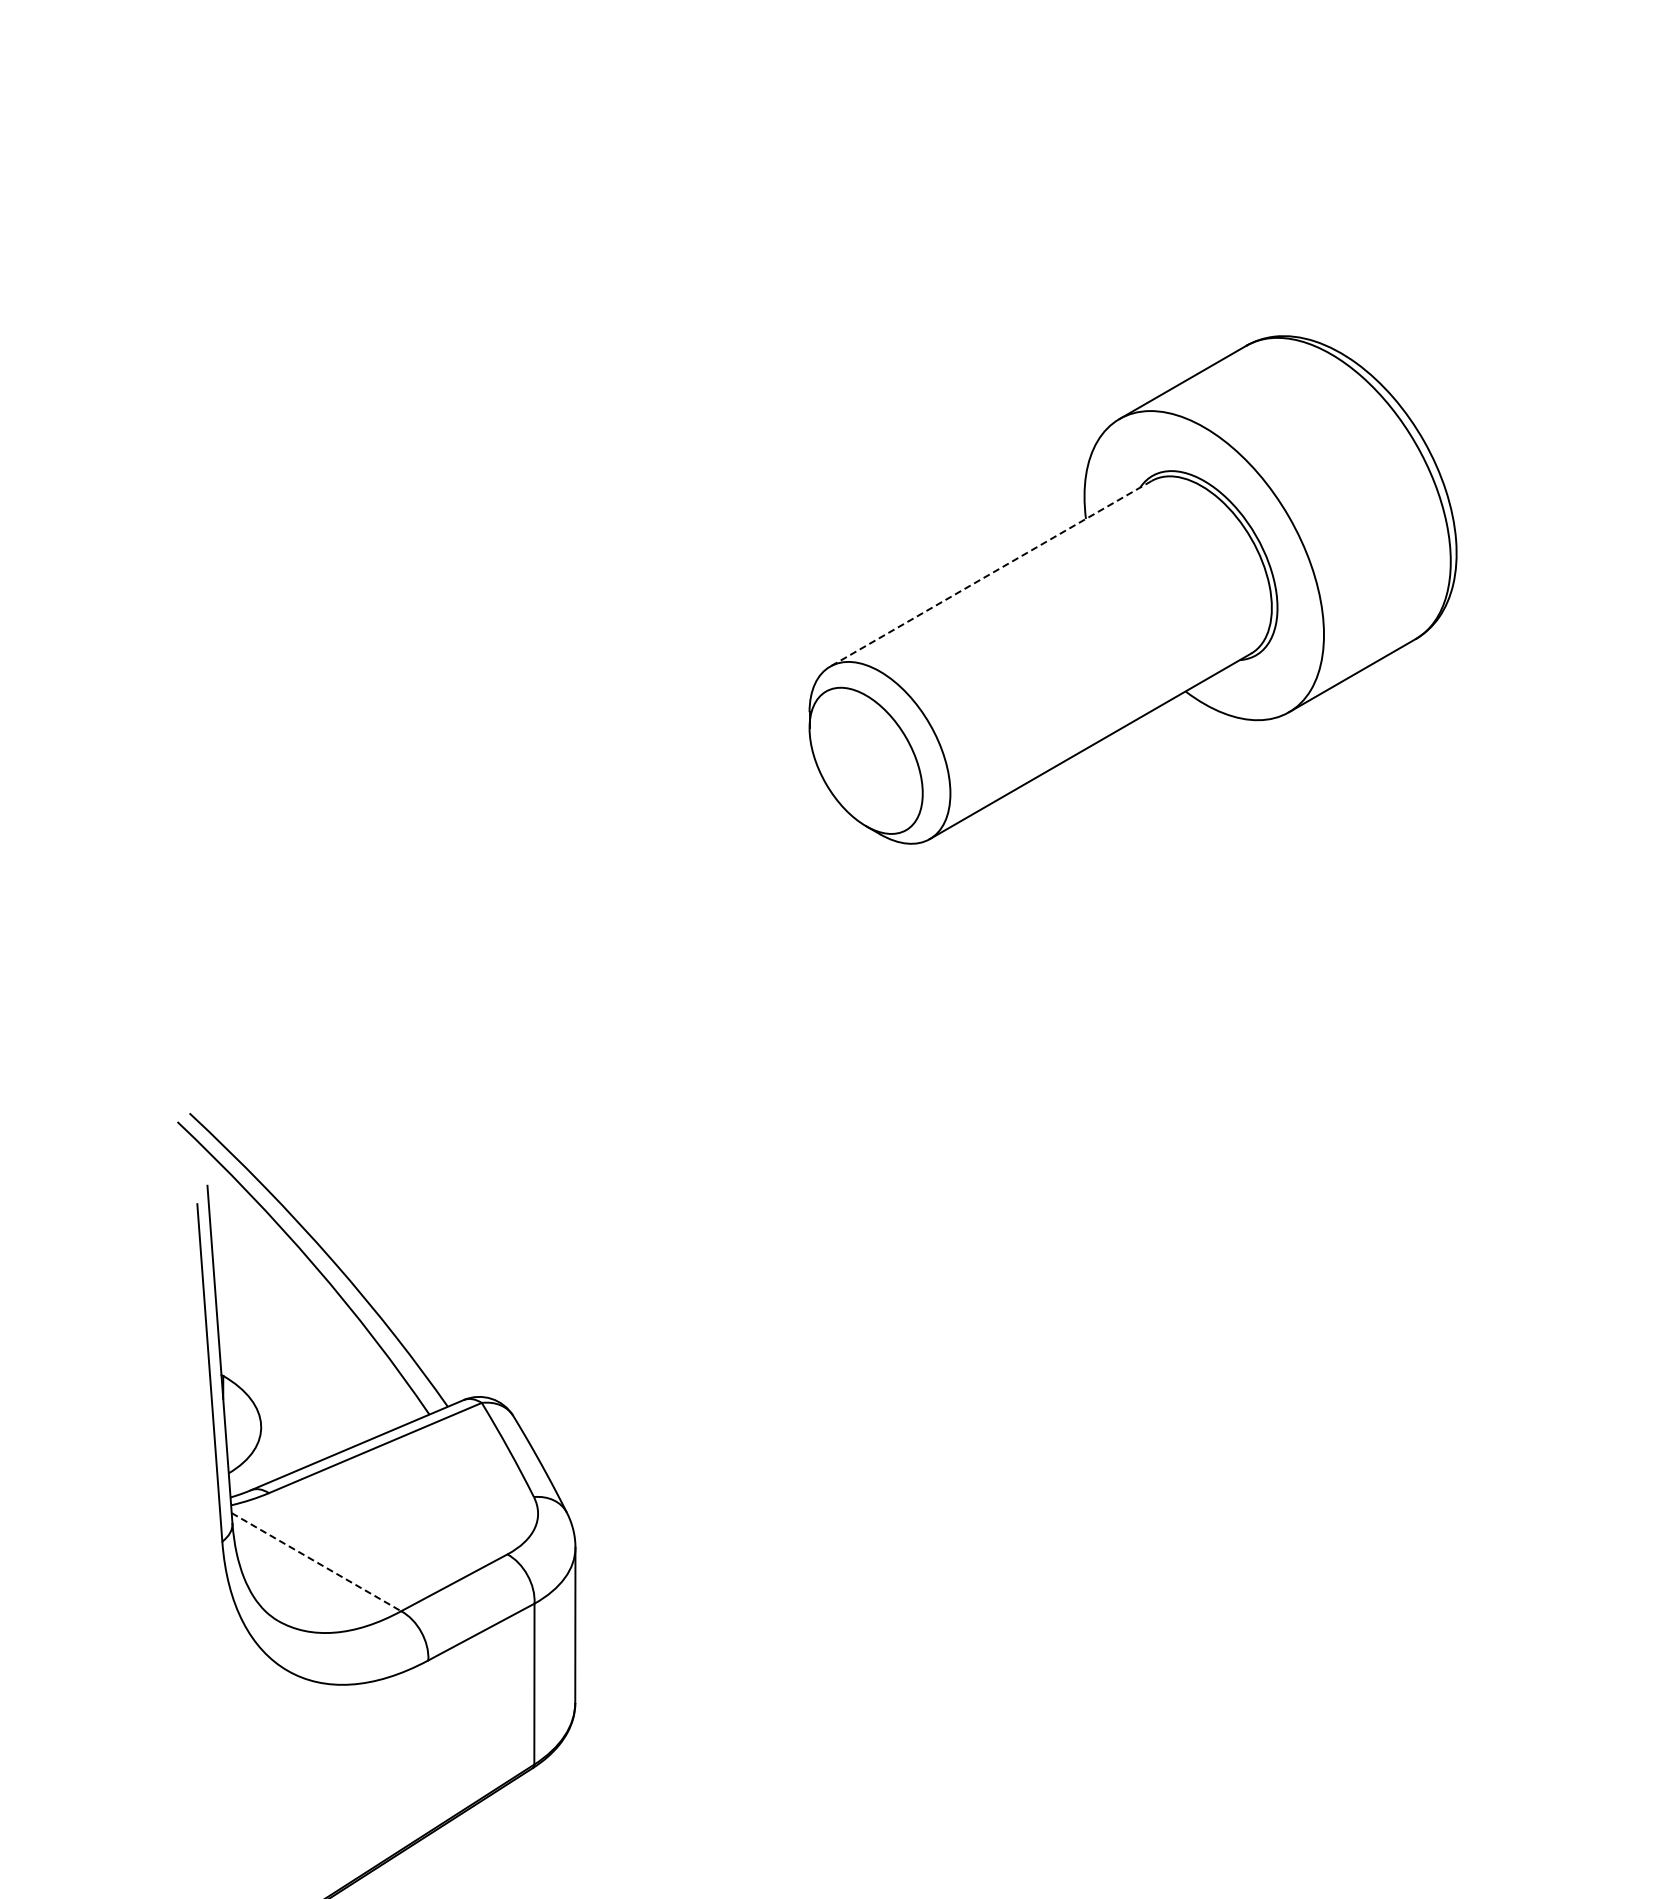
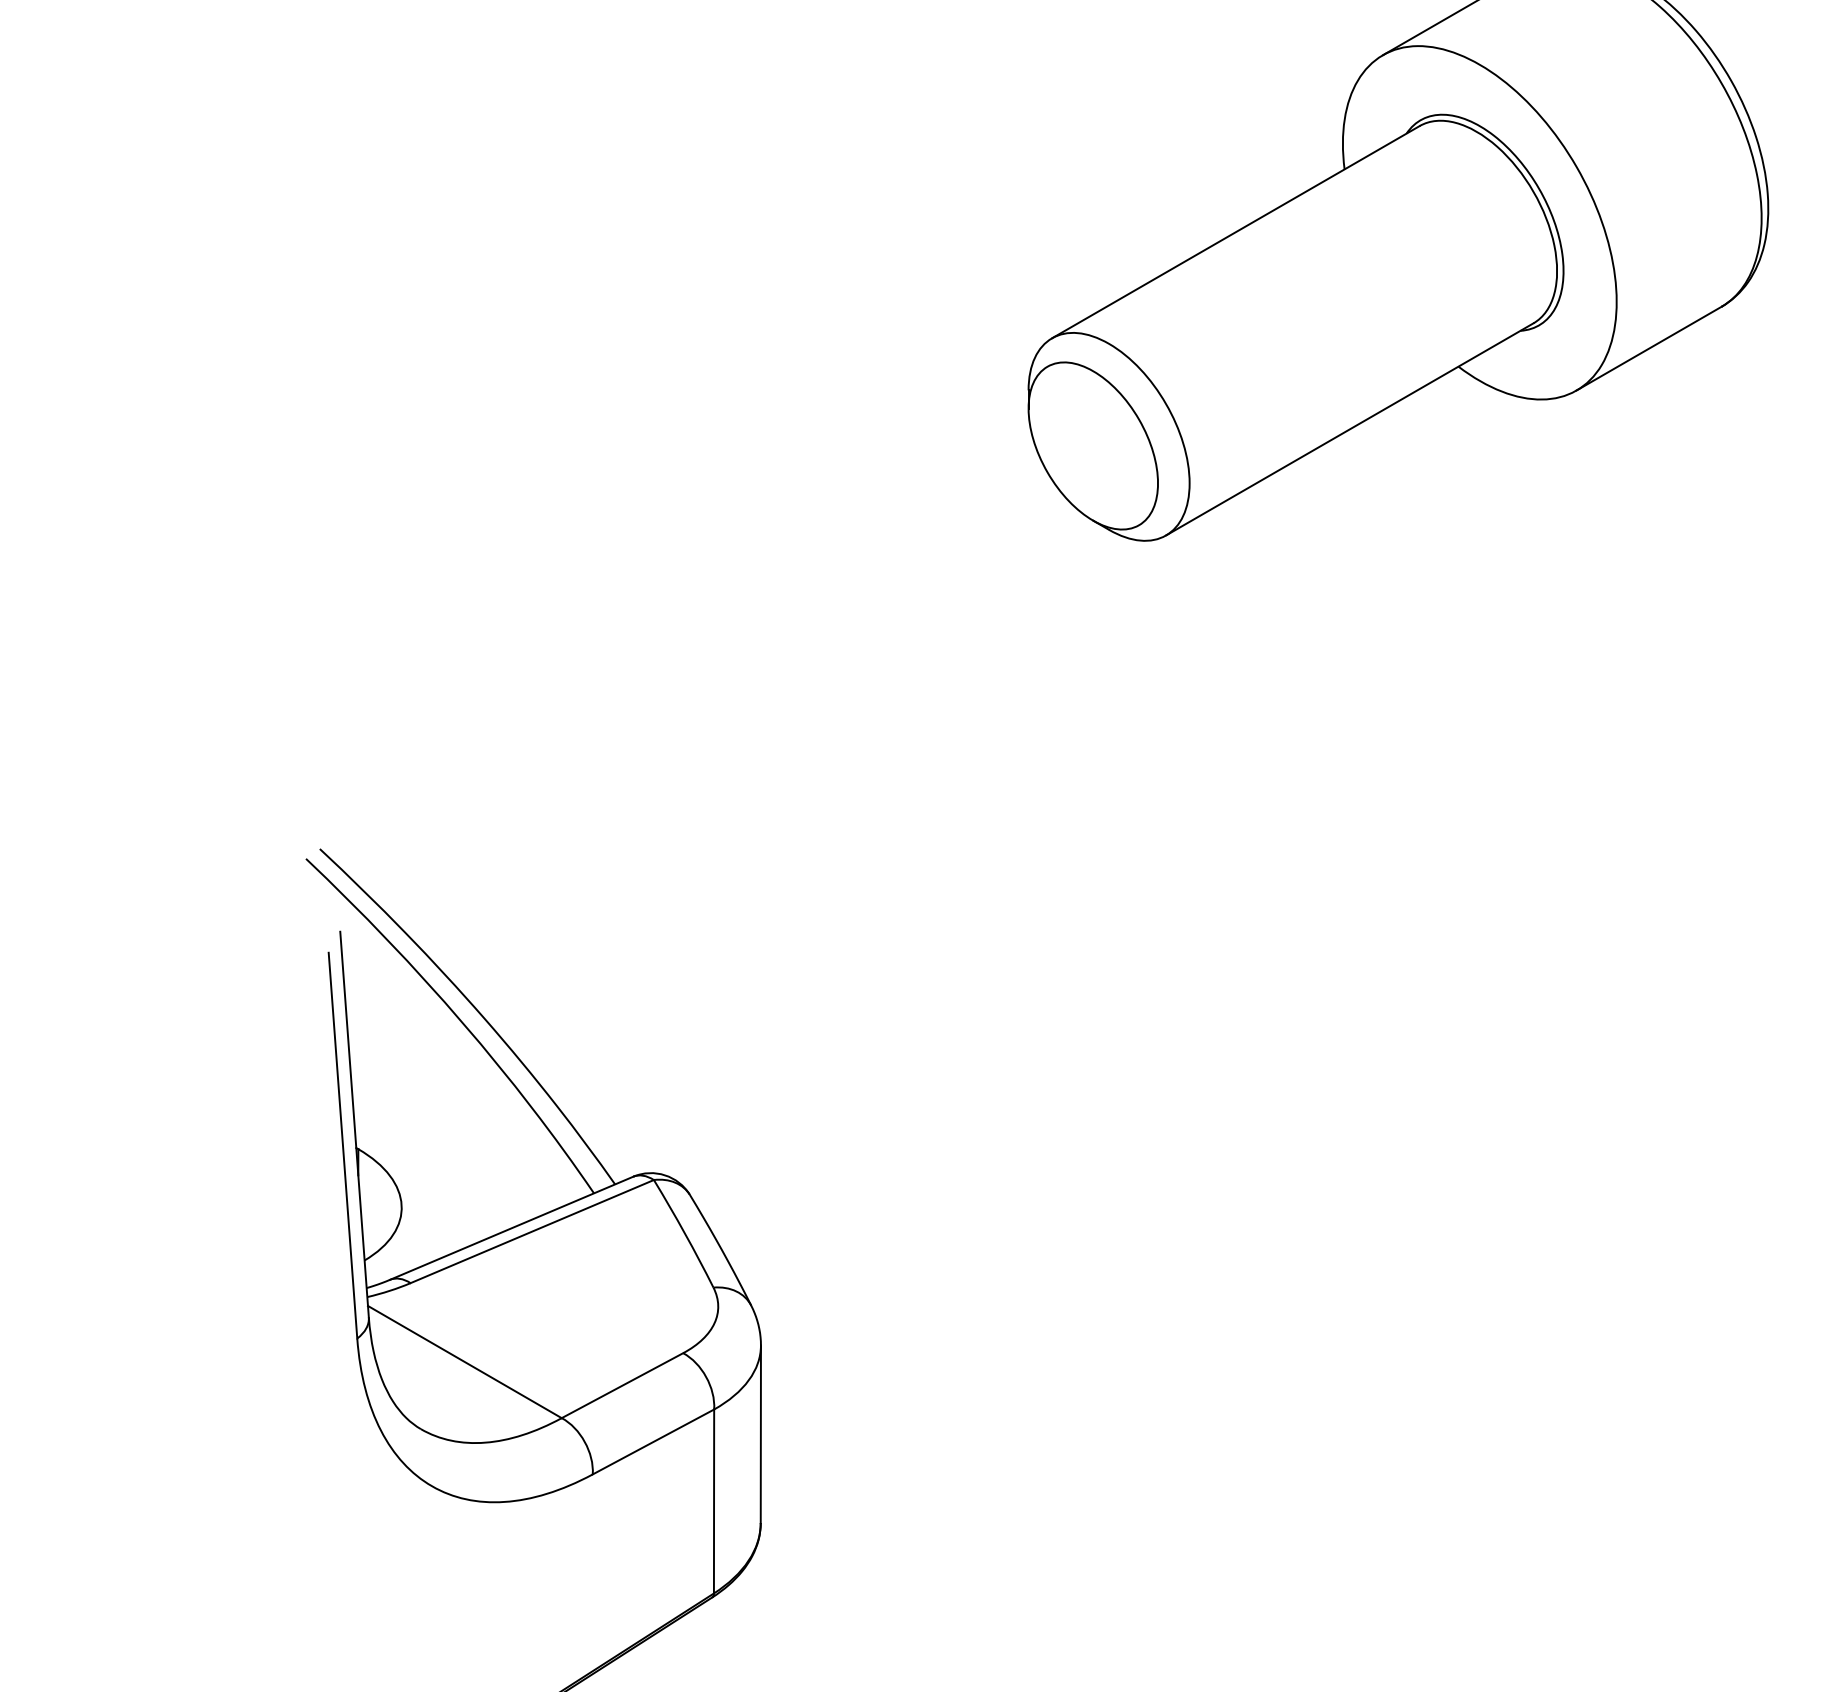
line: (990, 573) -> (1235, 231), dashed -> solid
line: (316, 1562) -> (464, 1362), dashed -> solid

